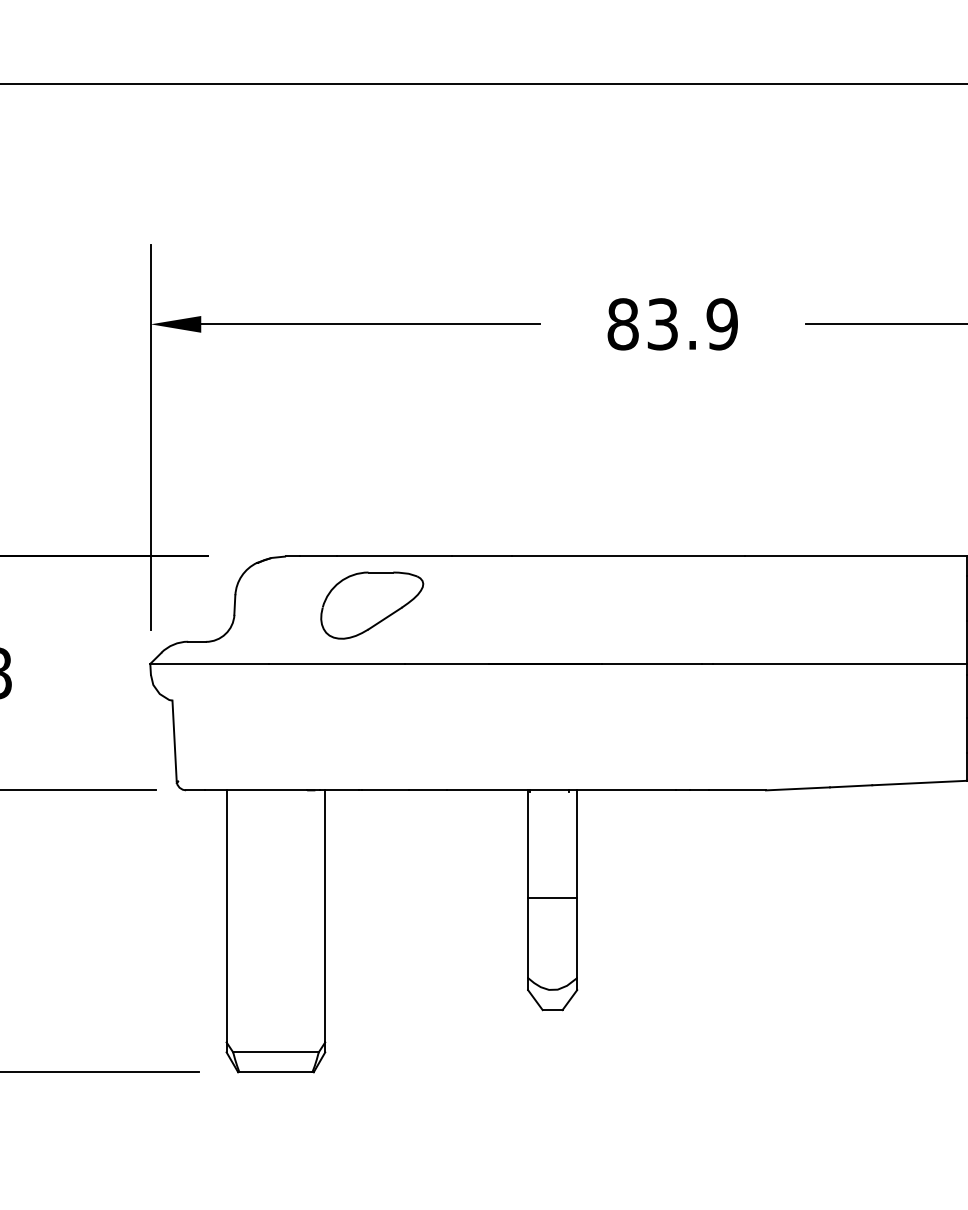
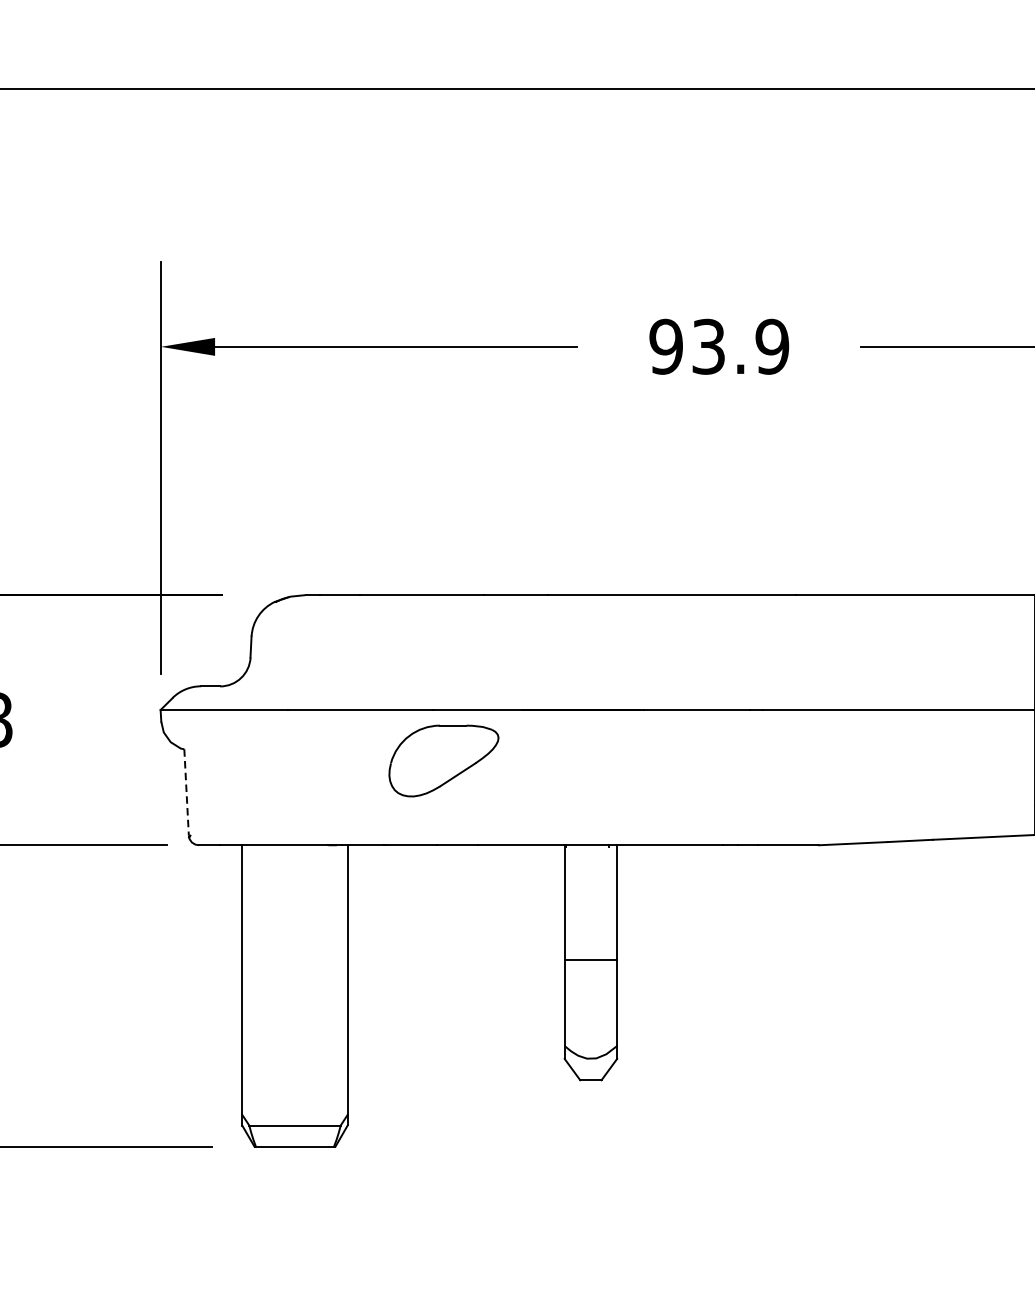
text: (622, 324) -> (665, 347), 83.9 -> 93.9
part: (372, 605) -> (444, 760), moved
line: (174, 741) -> (186, 792), solid -> dashed

